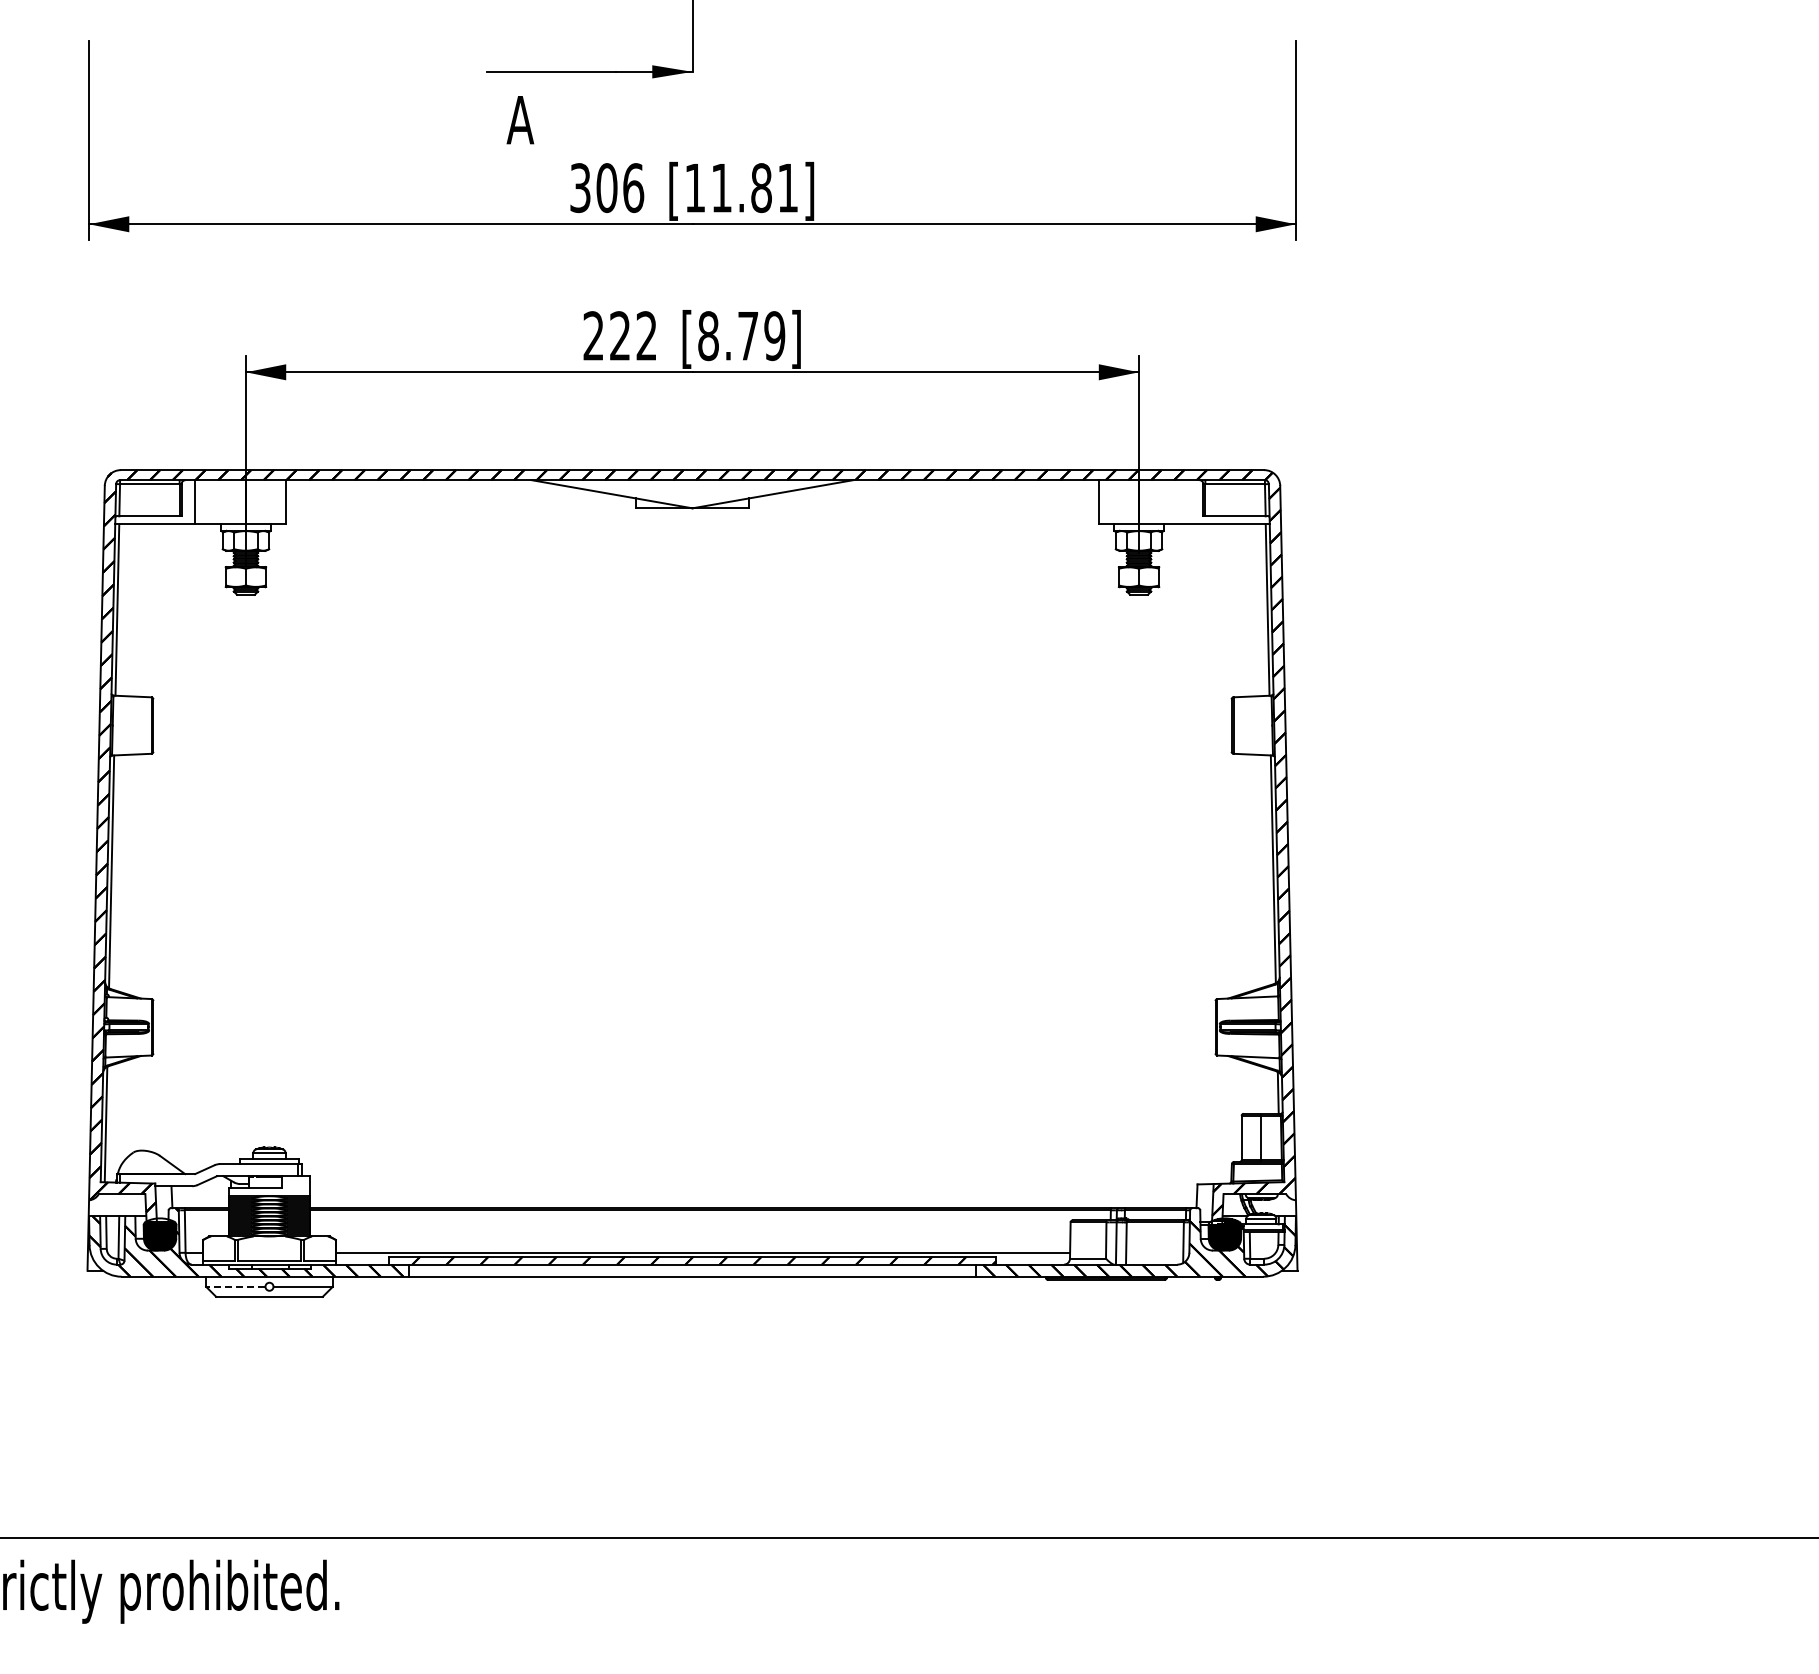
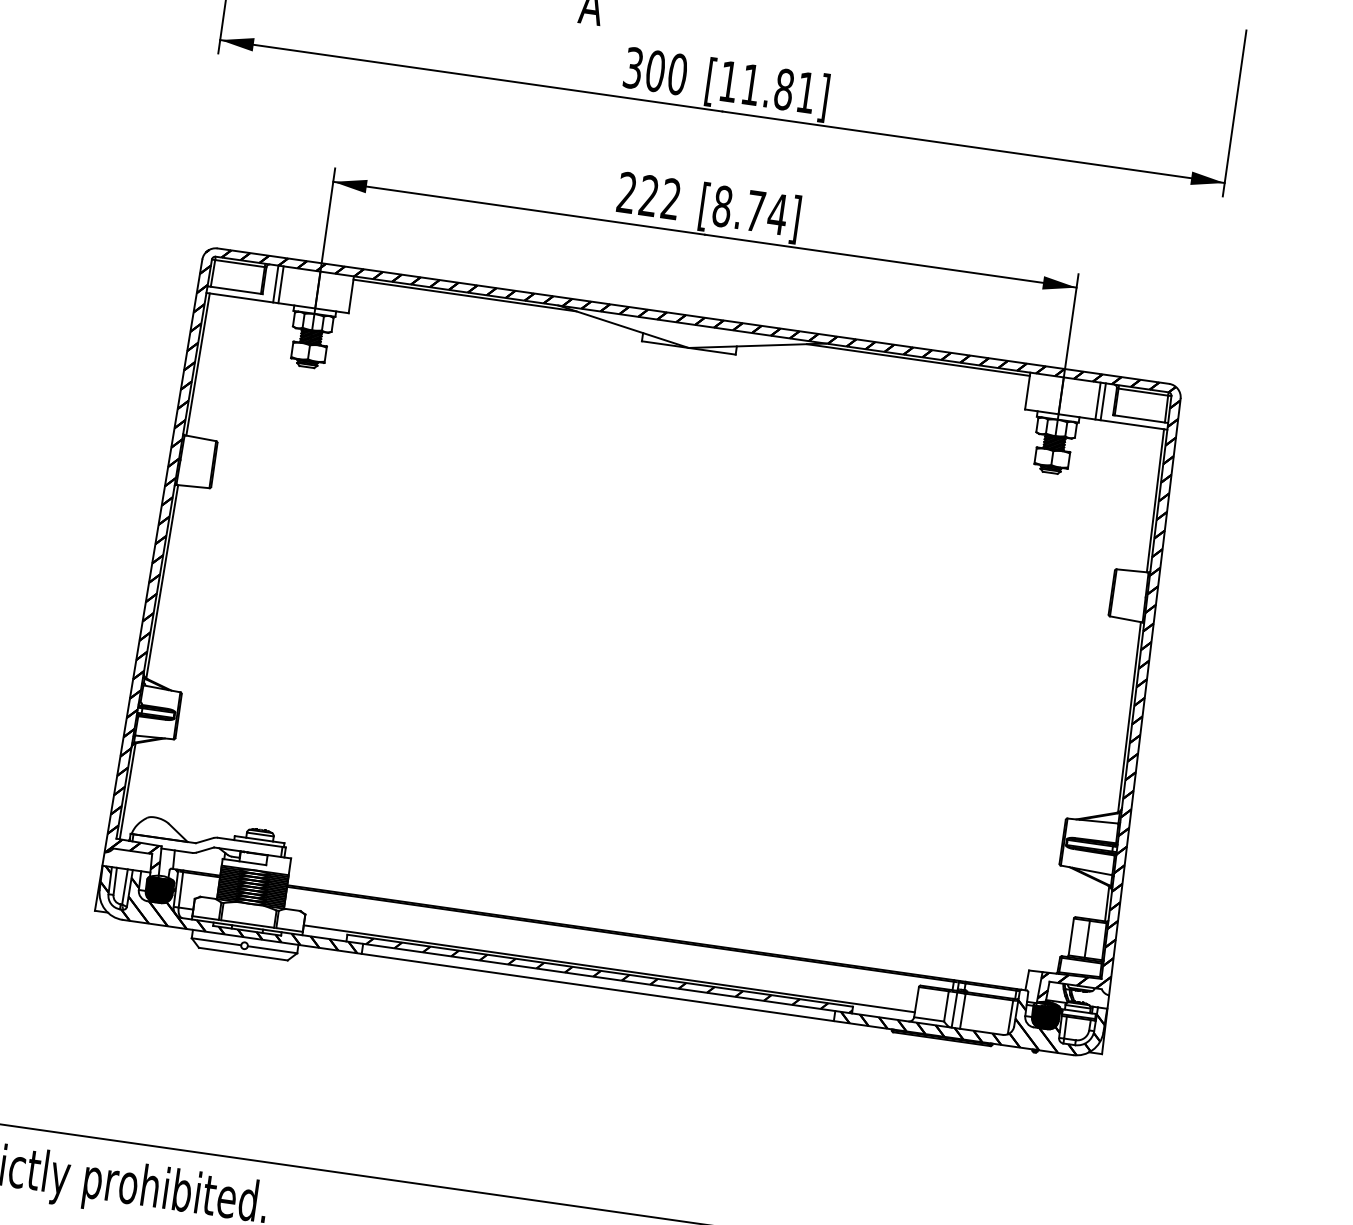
text: (633, 187) -> (677, 73), 306 -> 300
text: (774, 336) -> (777, 214), [8.79] -> [8.74]
line: (420, 484) -> (465, 295), added
line: (964, 484) -> (918, 360), added
line: (201, 502) -> (280, 284), added
line: (1183, 502) -> (1098, 401), added
line: (1189, 502) -> (1103, 401), added
line: (235, 1286) -> (216, 941), dashed -> solid

